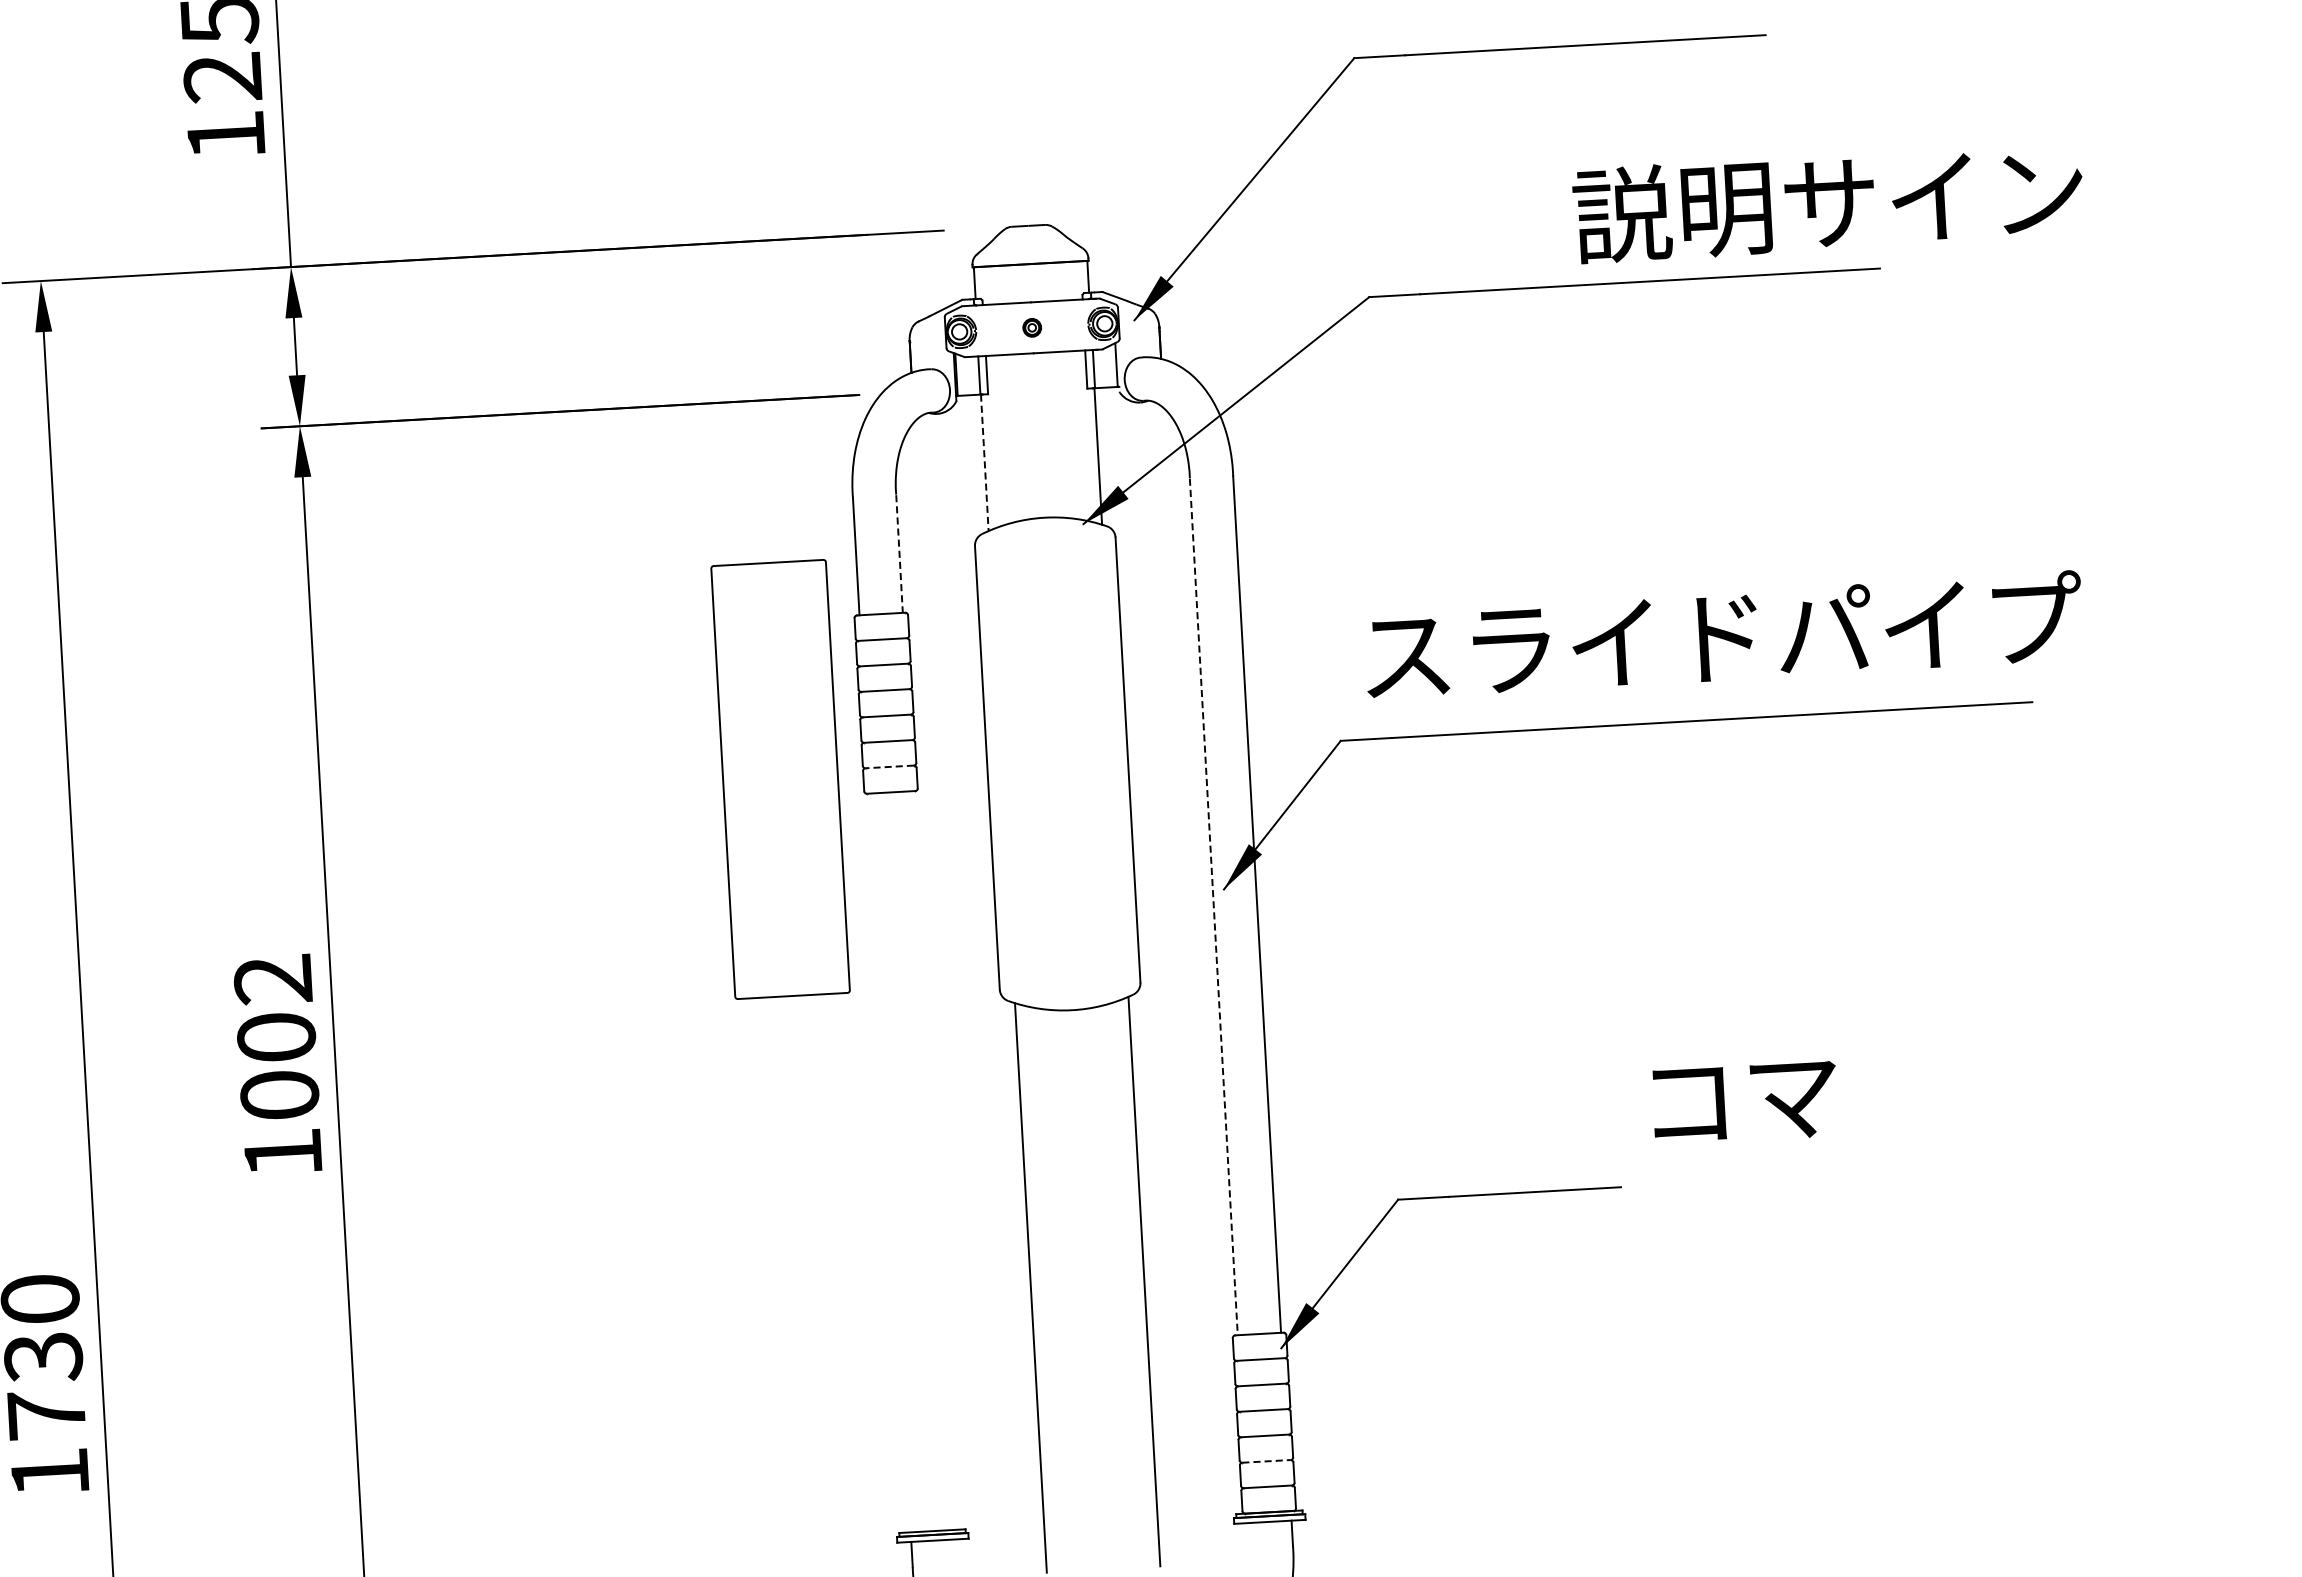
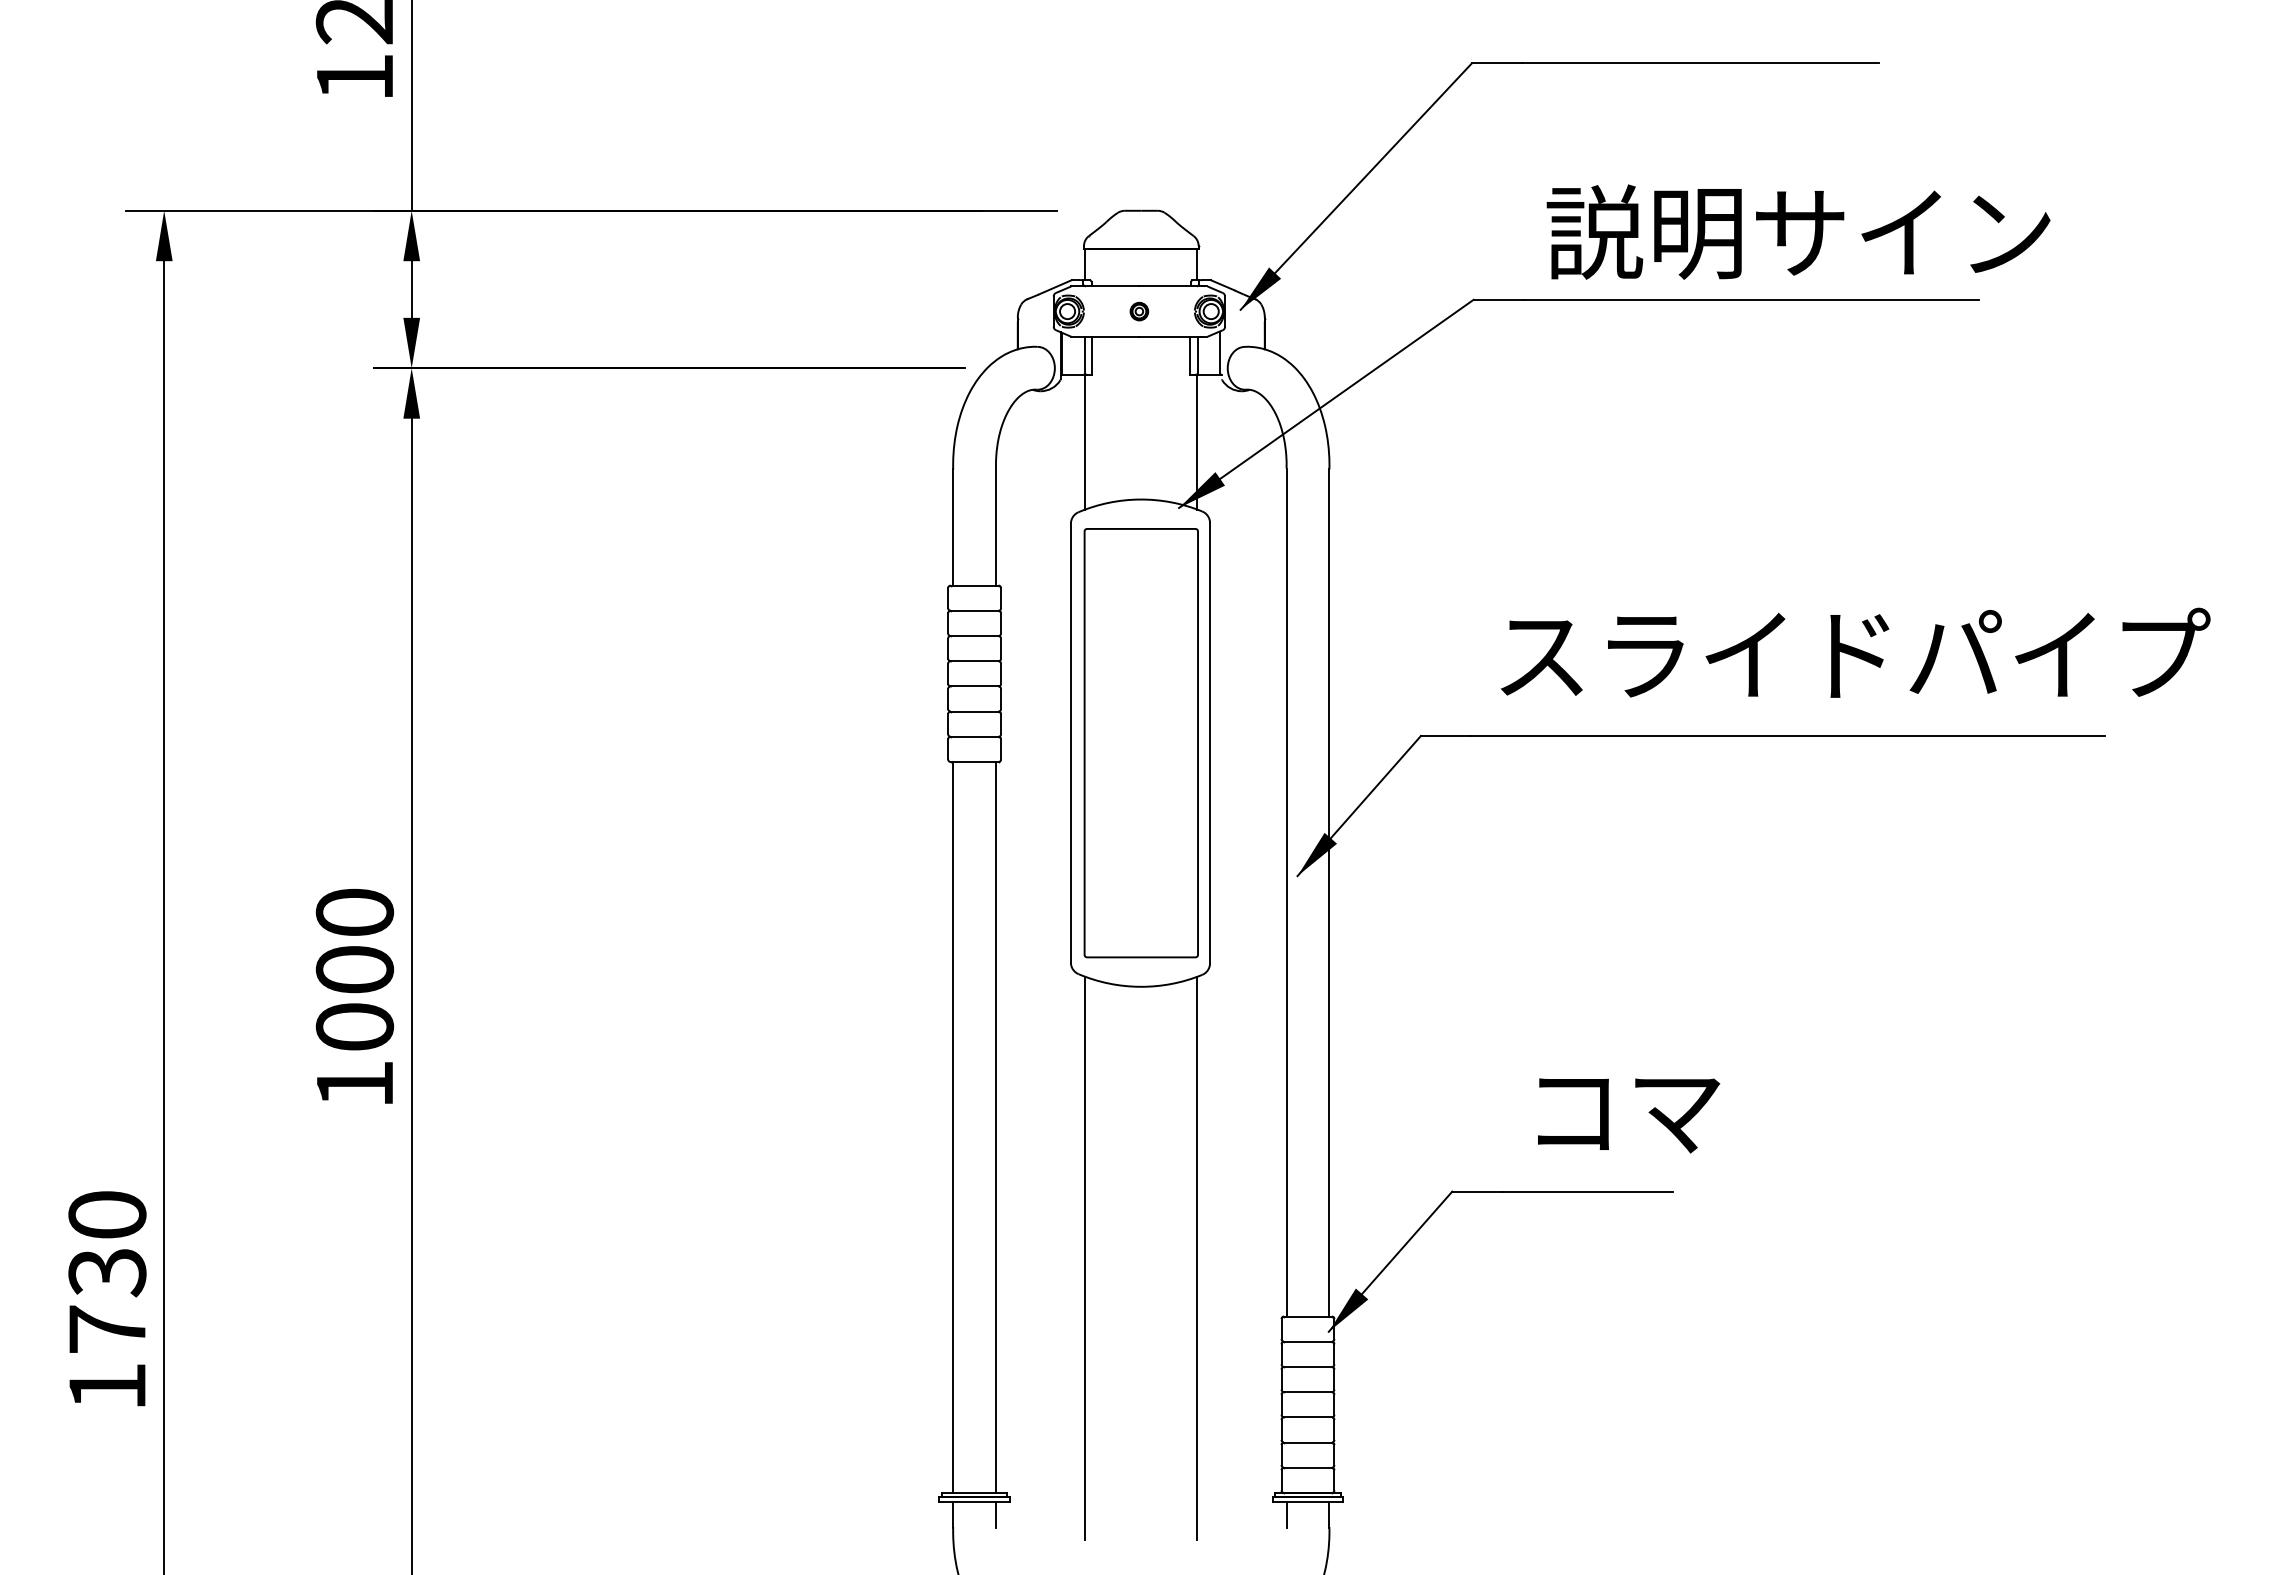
text: (1828, 202) -> (1798, 231), moved
line: (985, 463) -> (1085, 442), dashed -> solid
line: (900, 554) -> (996, 527), dashed -> solid
text: (1723, 634) -> (1855, 652), moved
line: (889, 766) -> (974, 736), dashed -> solid
part: (779, 779) -> (1140, 743), moved
line: (1213, 906) -> (1286, 892), dashed -> solid
text: (272, 979) -> (354, 912), 1002 -> 1000
text: (1745, 1103) -> (1629, 1115), moved
line: (933, 1159) -> (996, 1126), added
line: (890, 1162) -> (953, 1126), added
line: (1266, 1461) -> (1307, 1442), dashed -> solid
line: (1248, 1535) -> (1286, 1514), added
line: (955, 1551) -> (996, 1514), added

